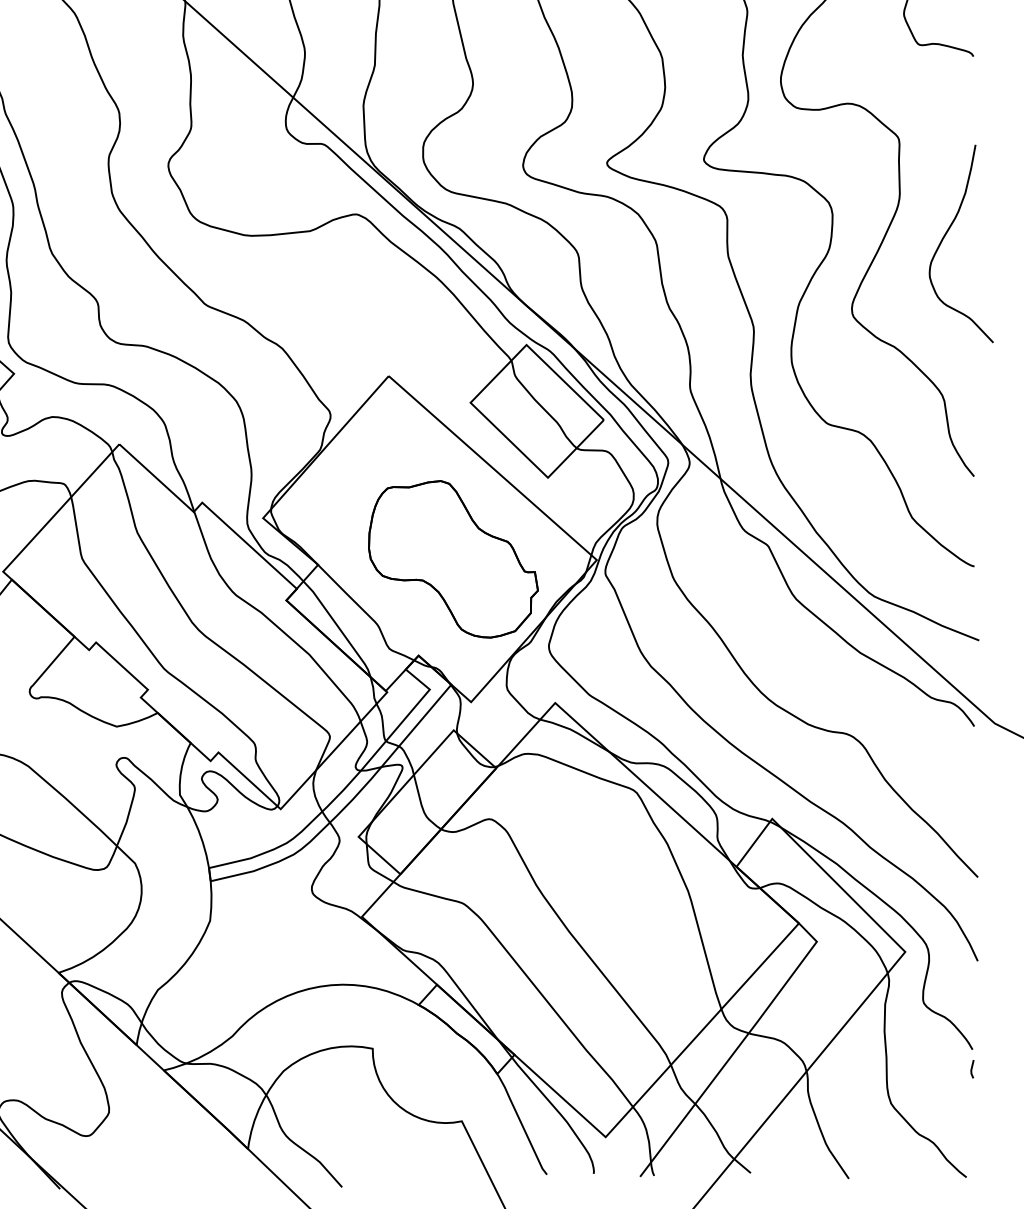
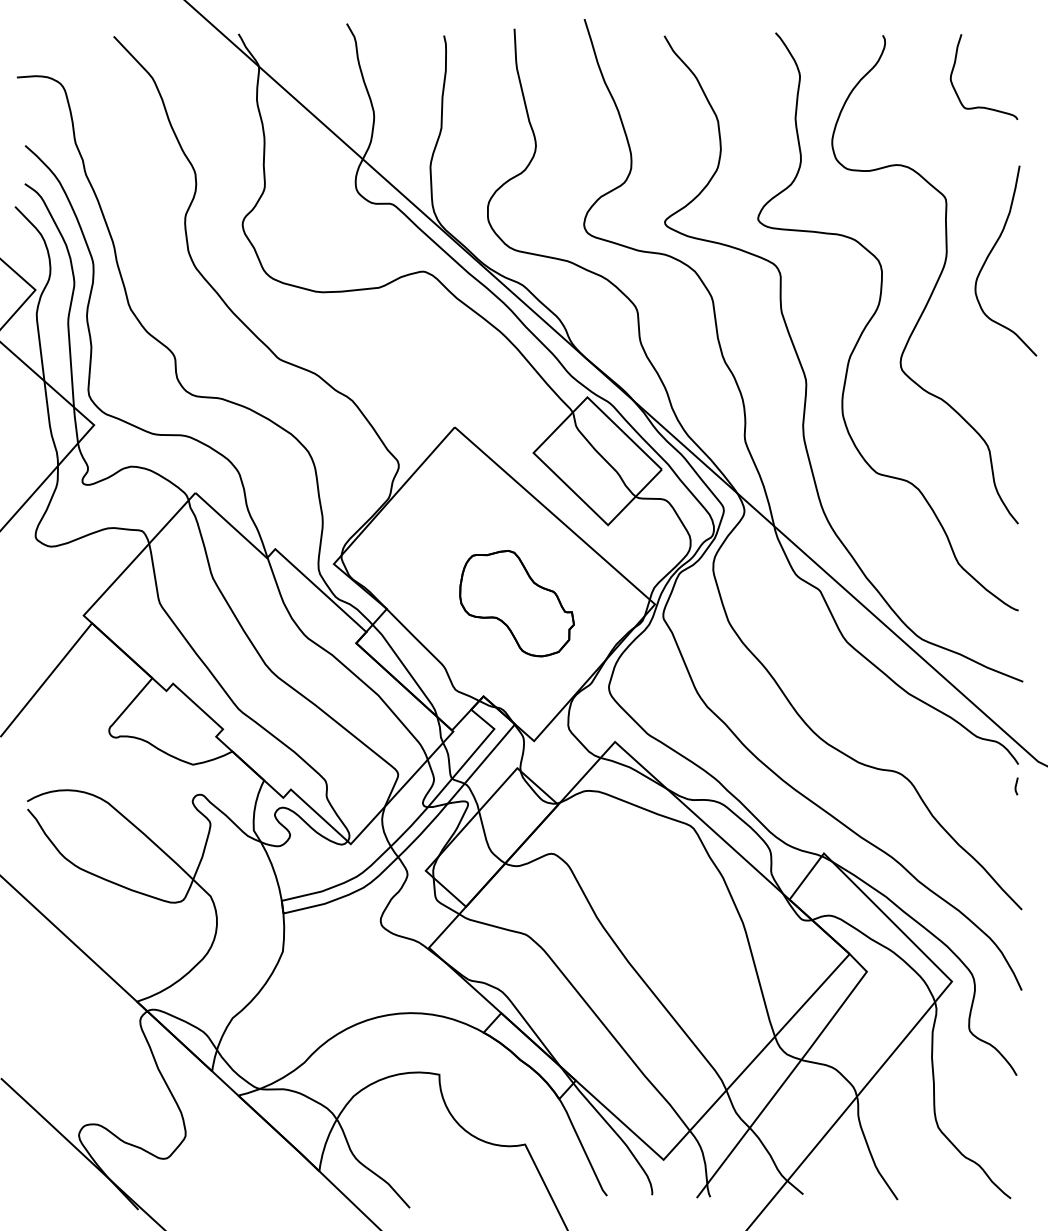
curve: (946, 235) -> (991, 252), moved
part: (452, 559) -> (516, 603), size x0.7
line: (972, 1069) -> (1016, 786), moved

